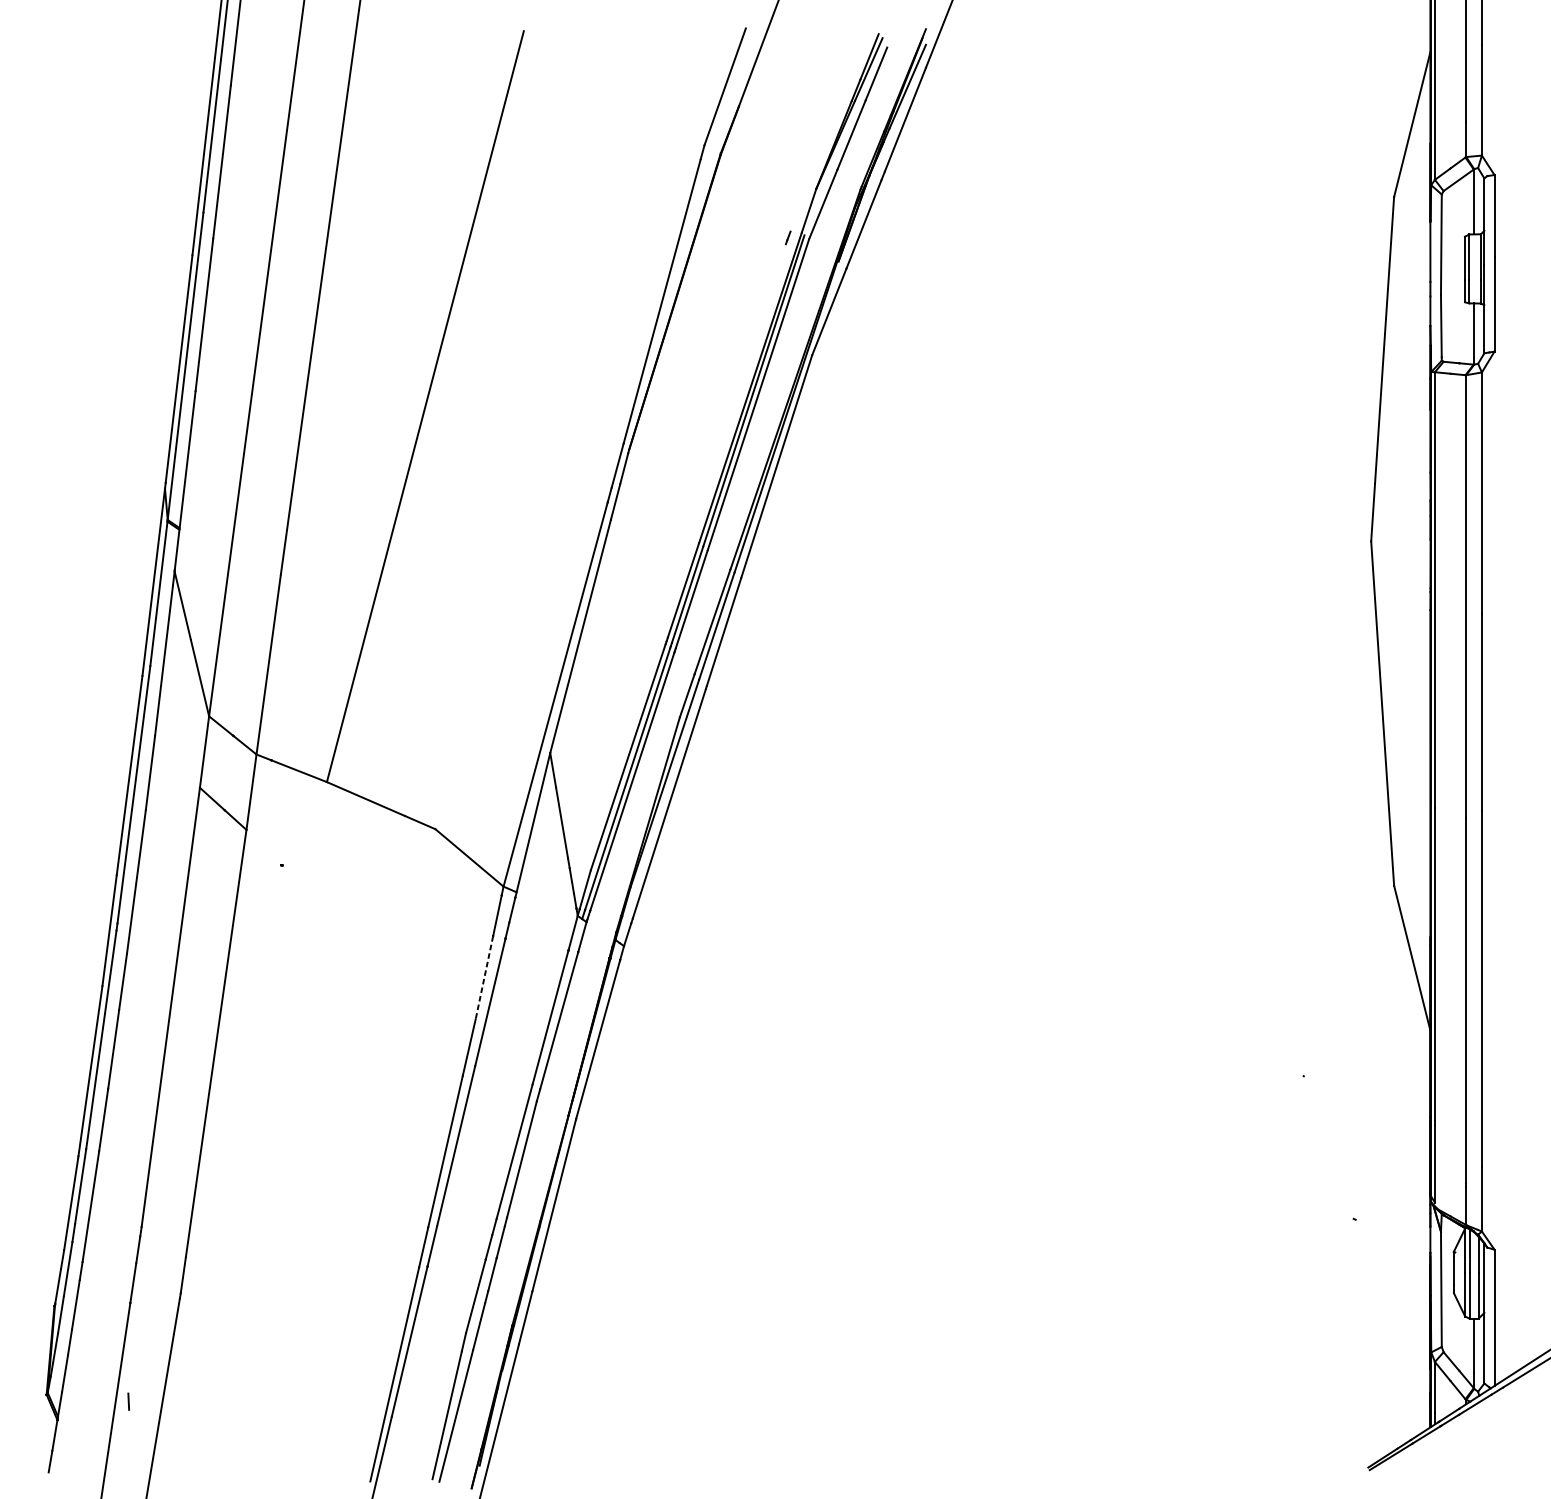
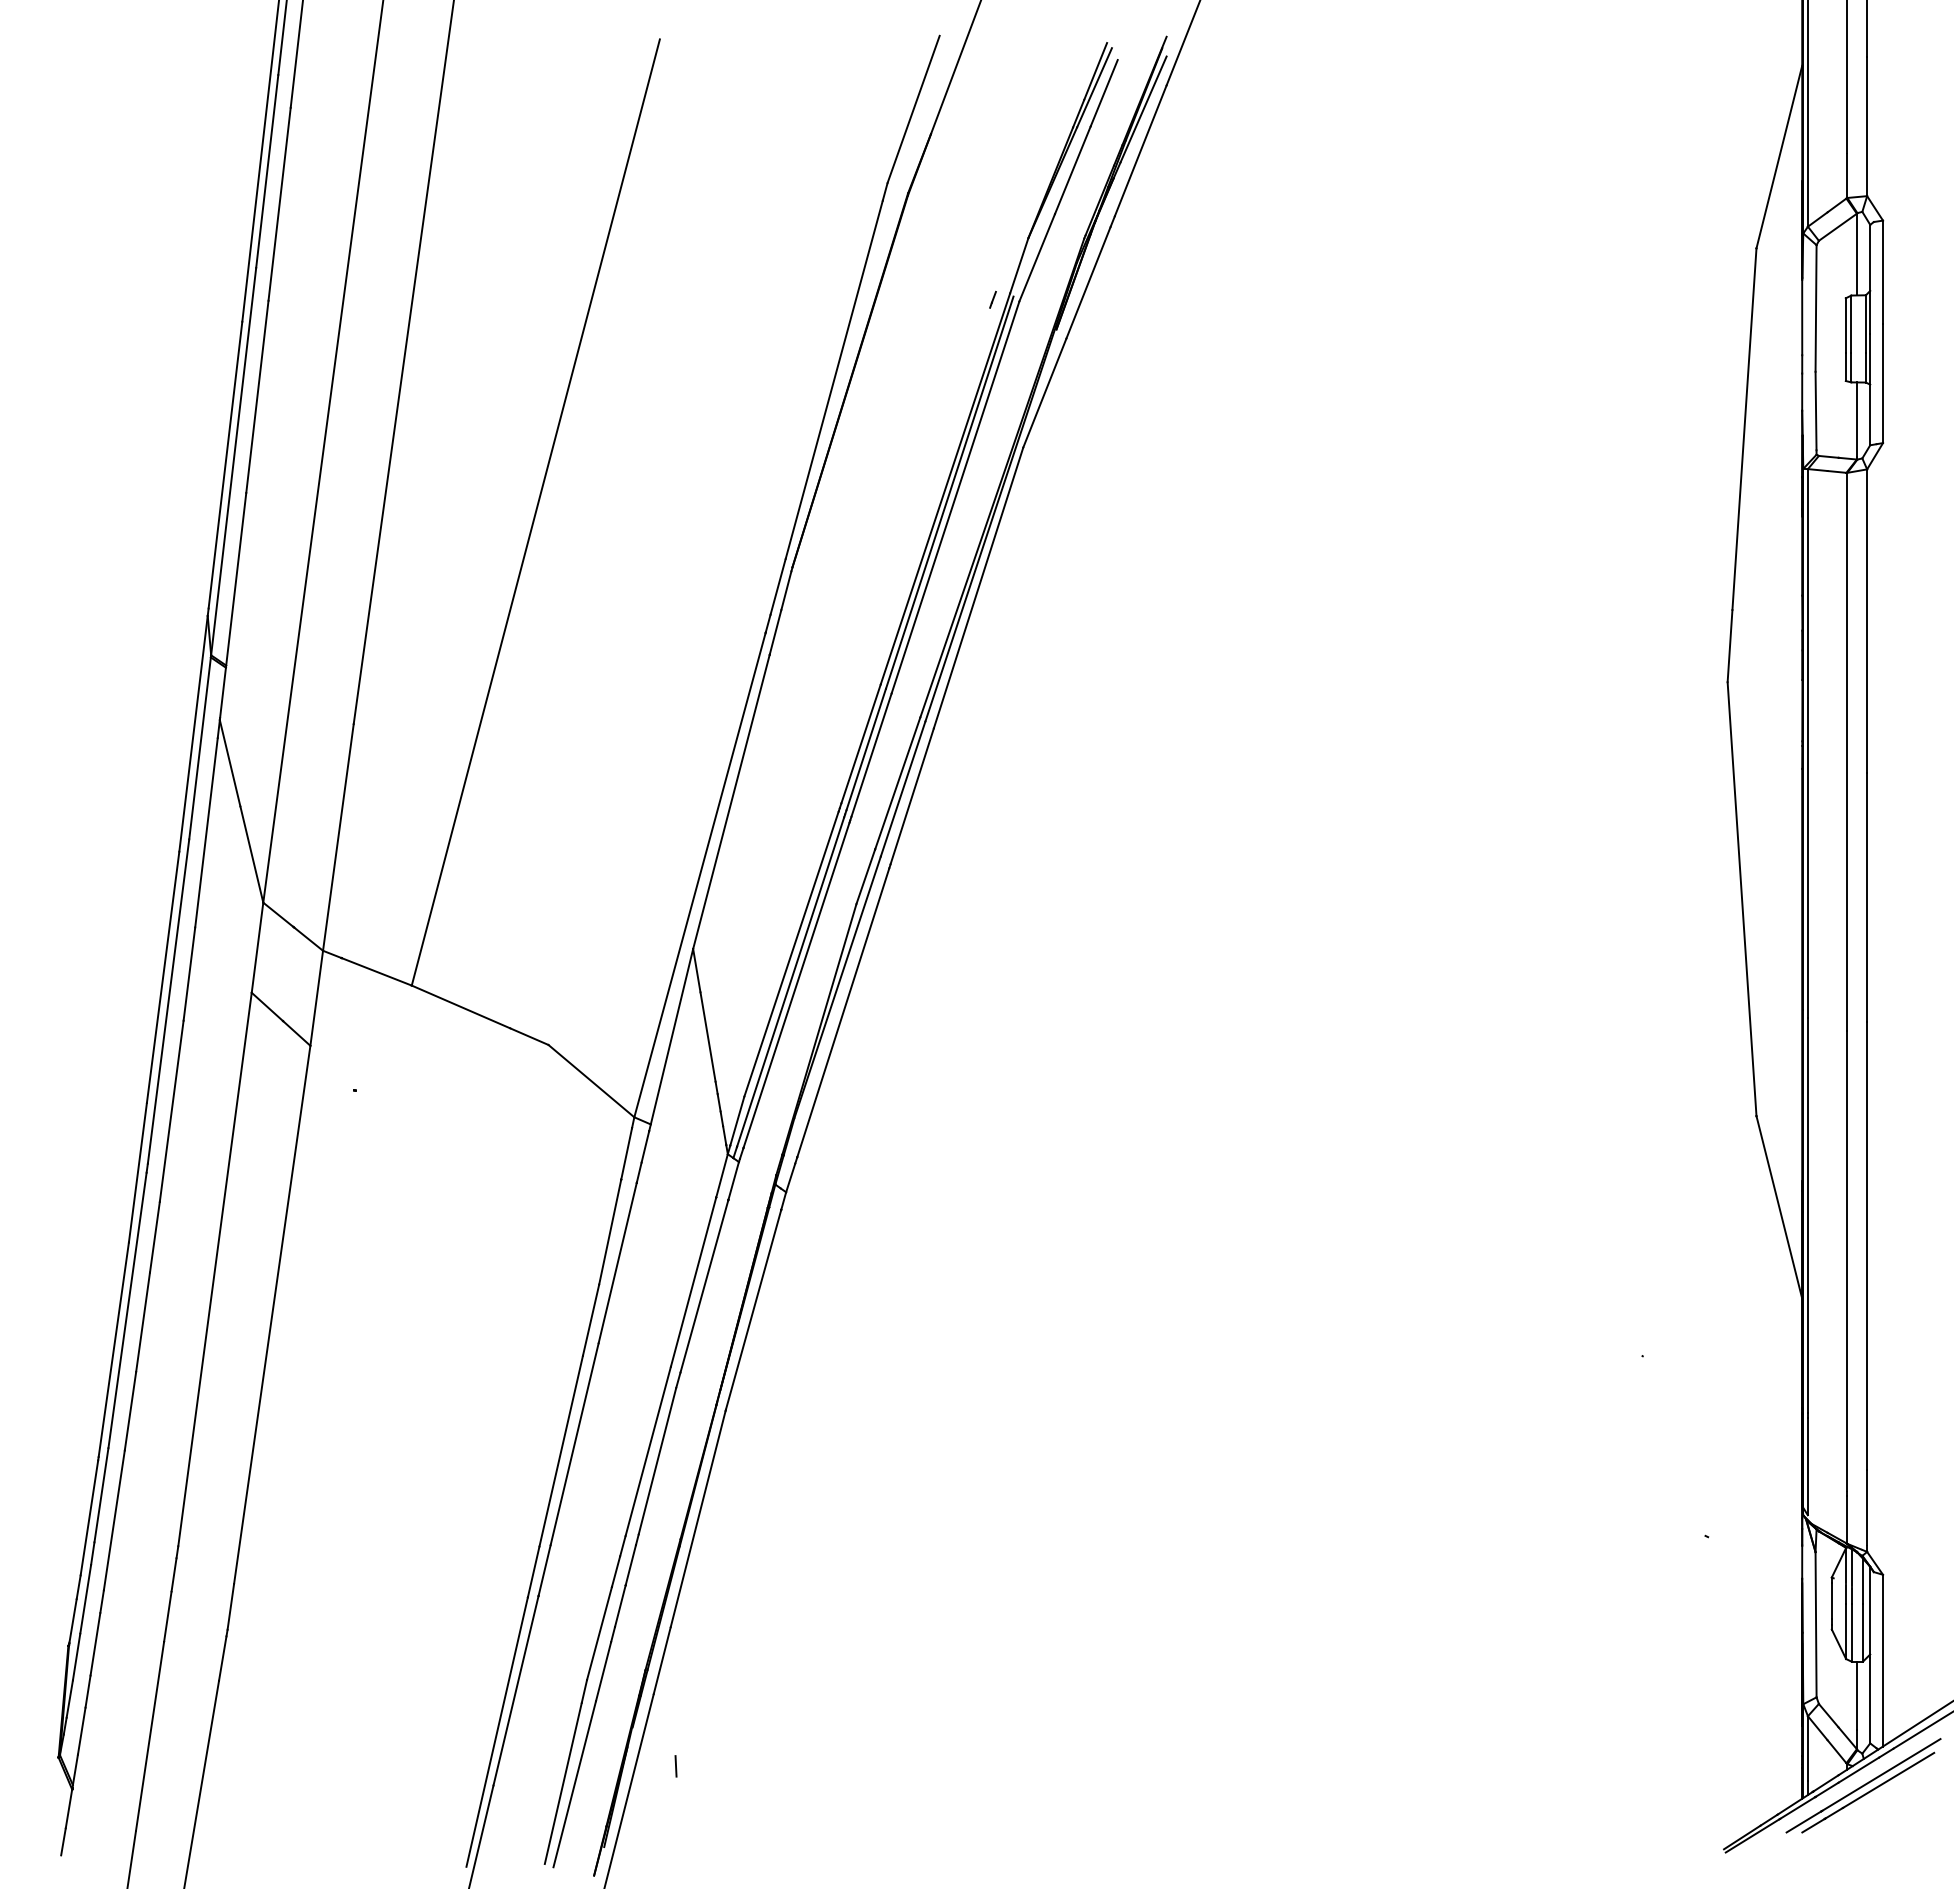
line: (484, 978) -> (610, 1232), dashed -> solid
line: (128, 1401) -> (675, 1766), moved
part: (1479, 1416) -> (1863, 1785), added

